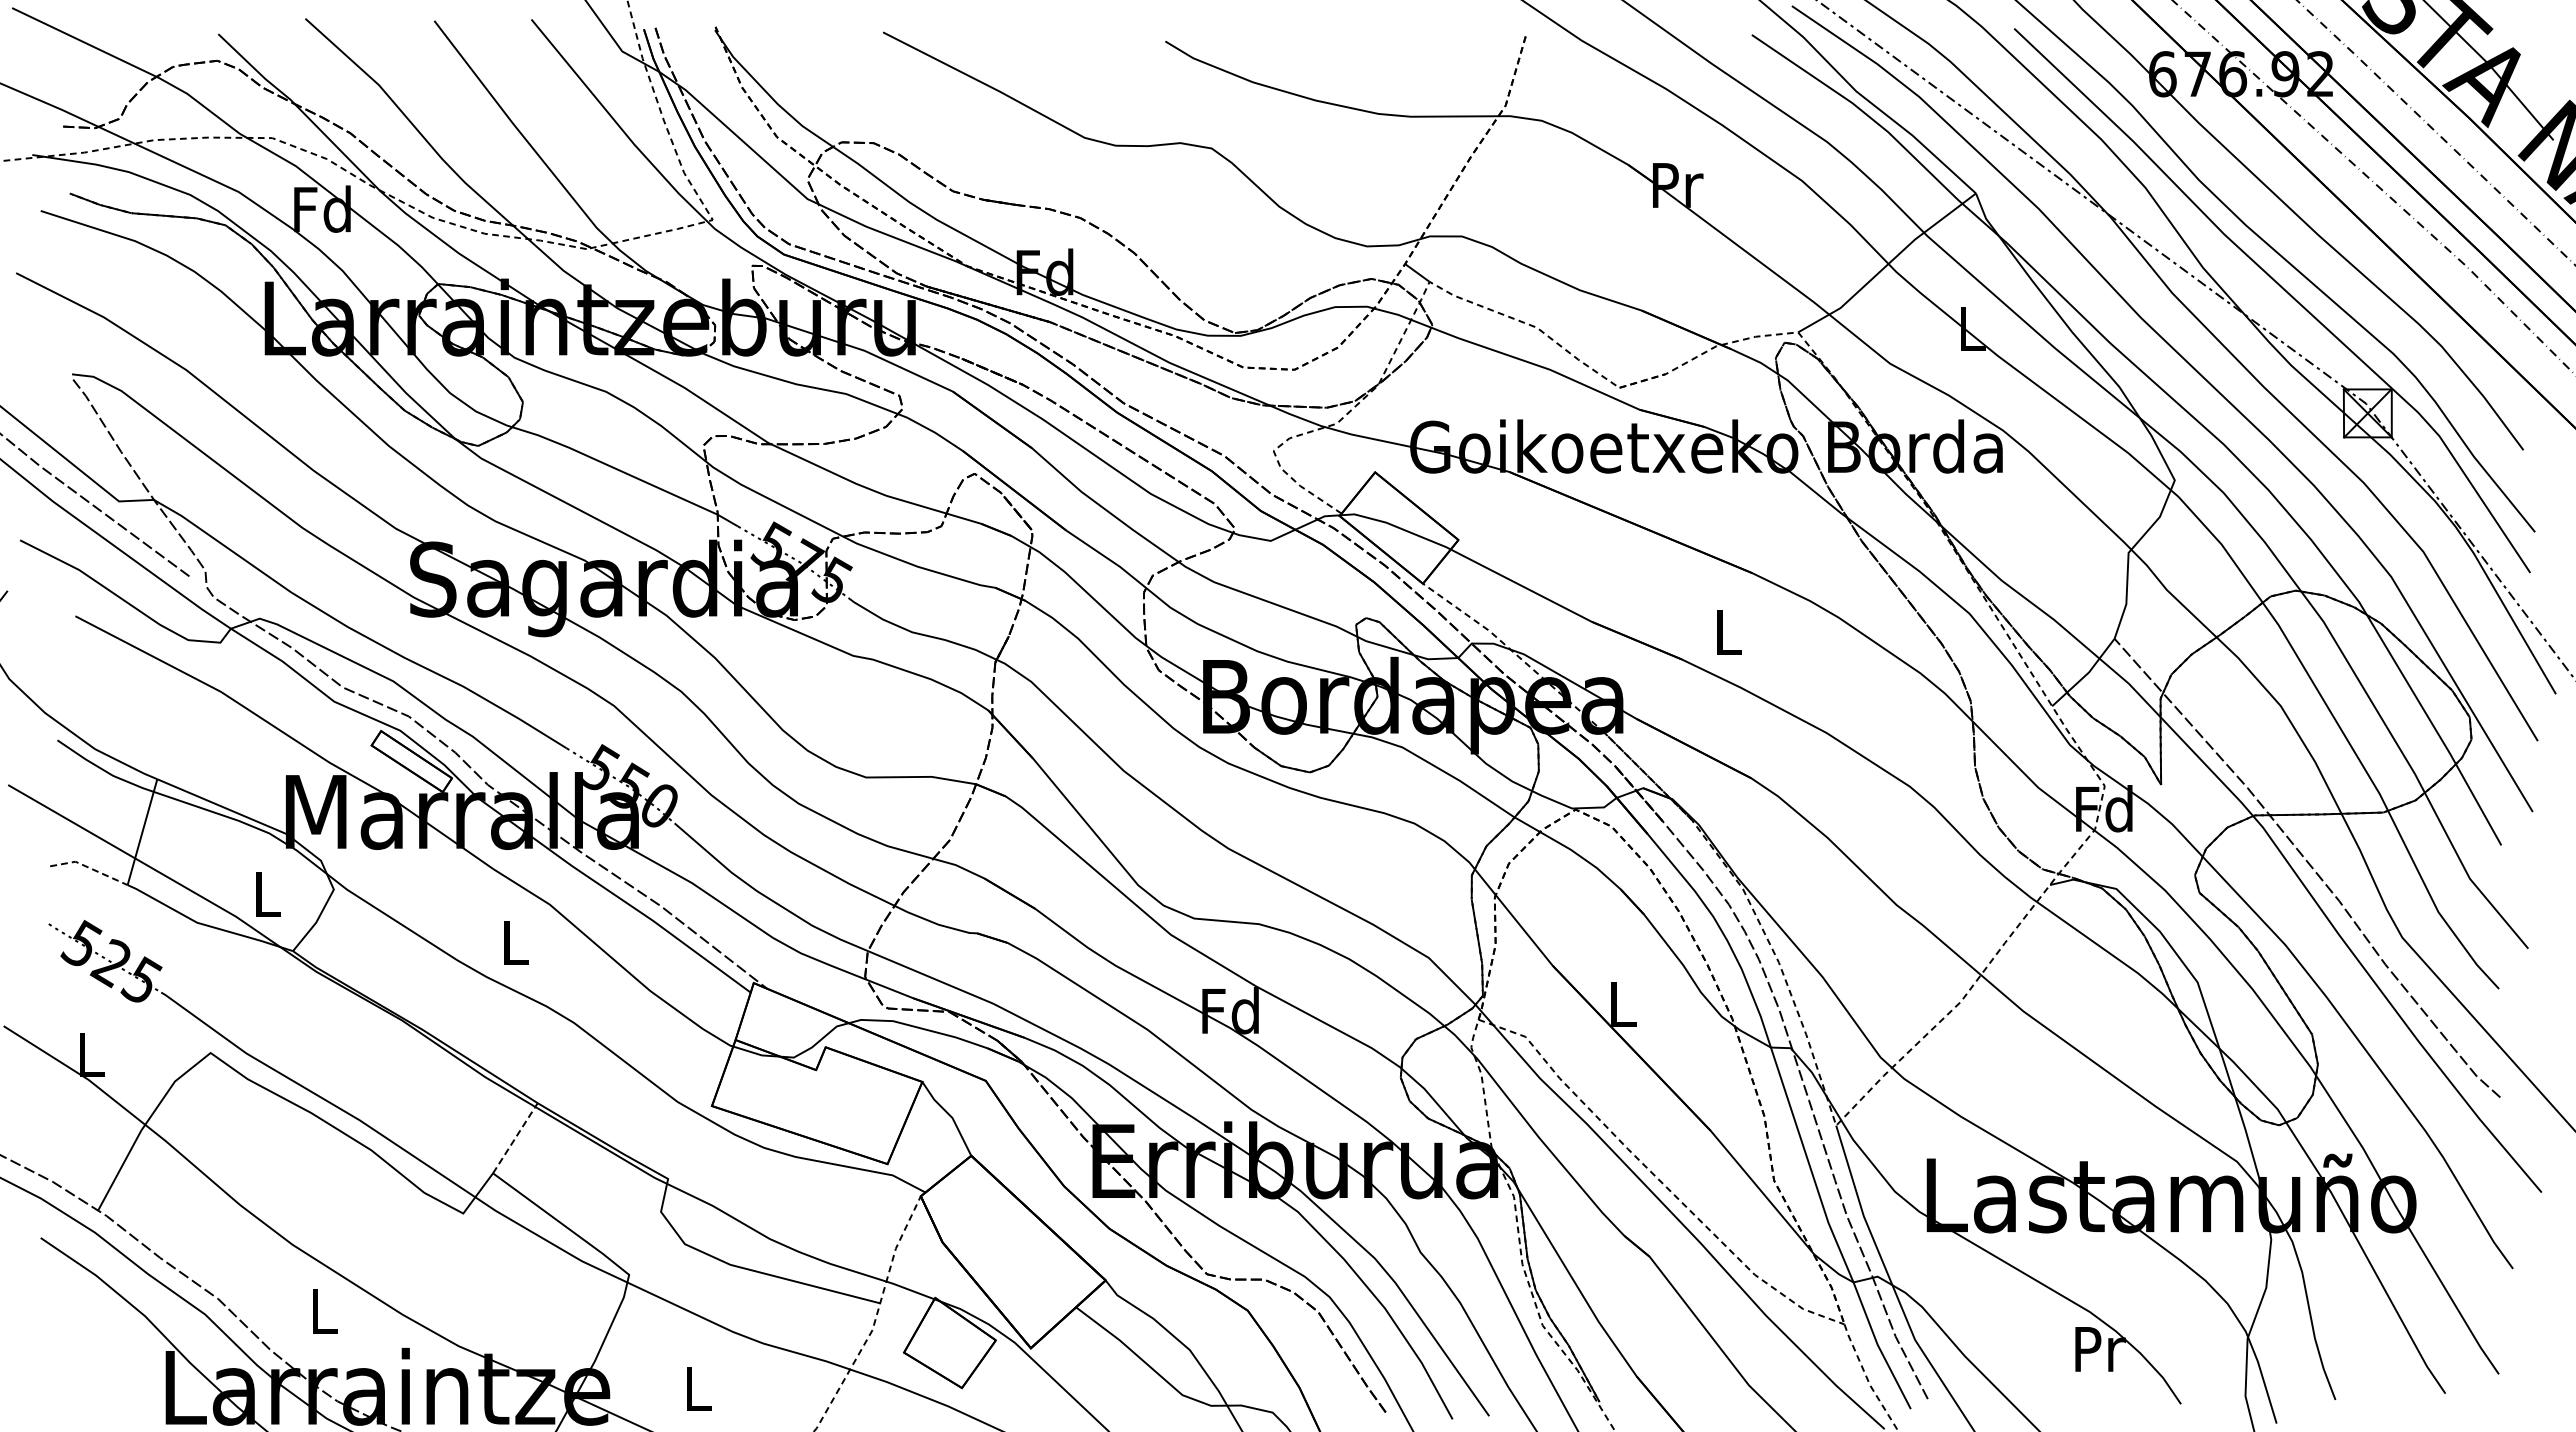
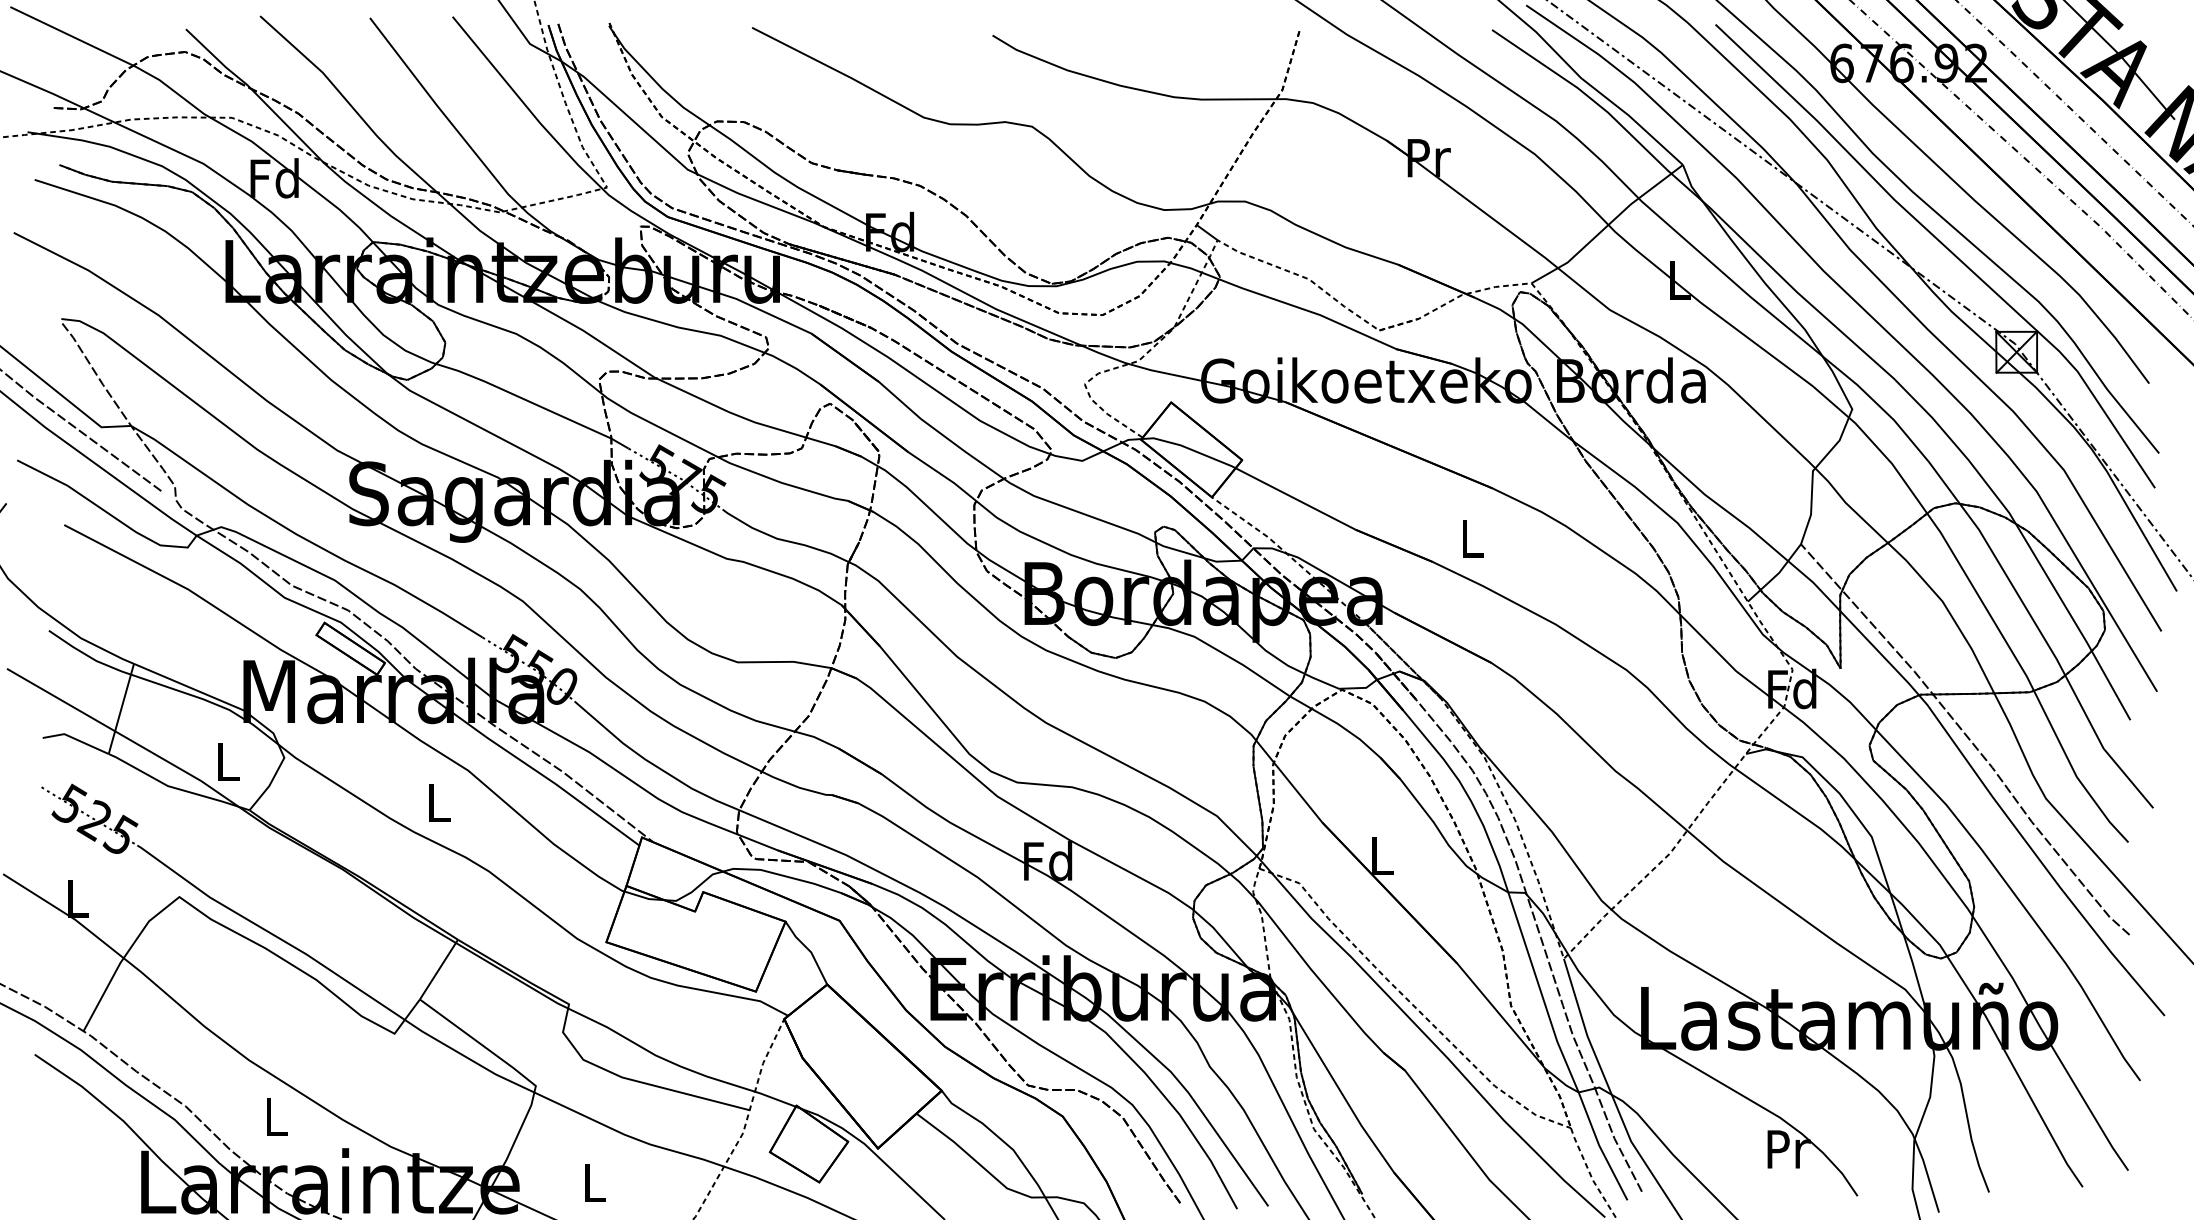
line: (89, 868) -> (76, 739), dashed -> solid
line: (515, 1138) -> (439, 969), dashed -> solid

